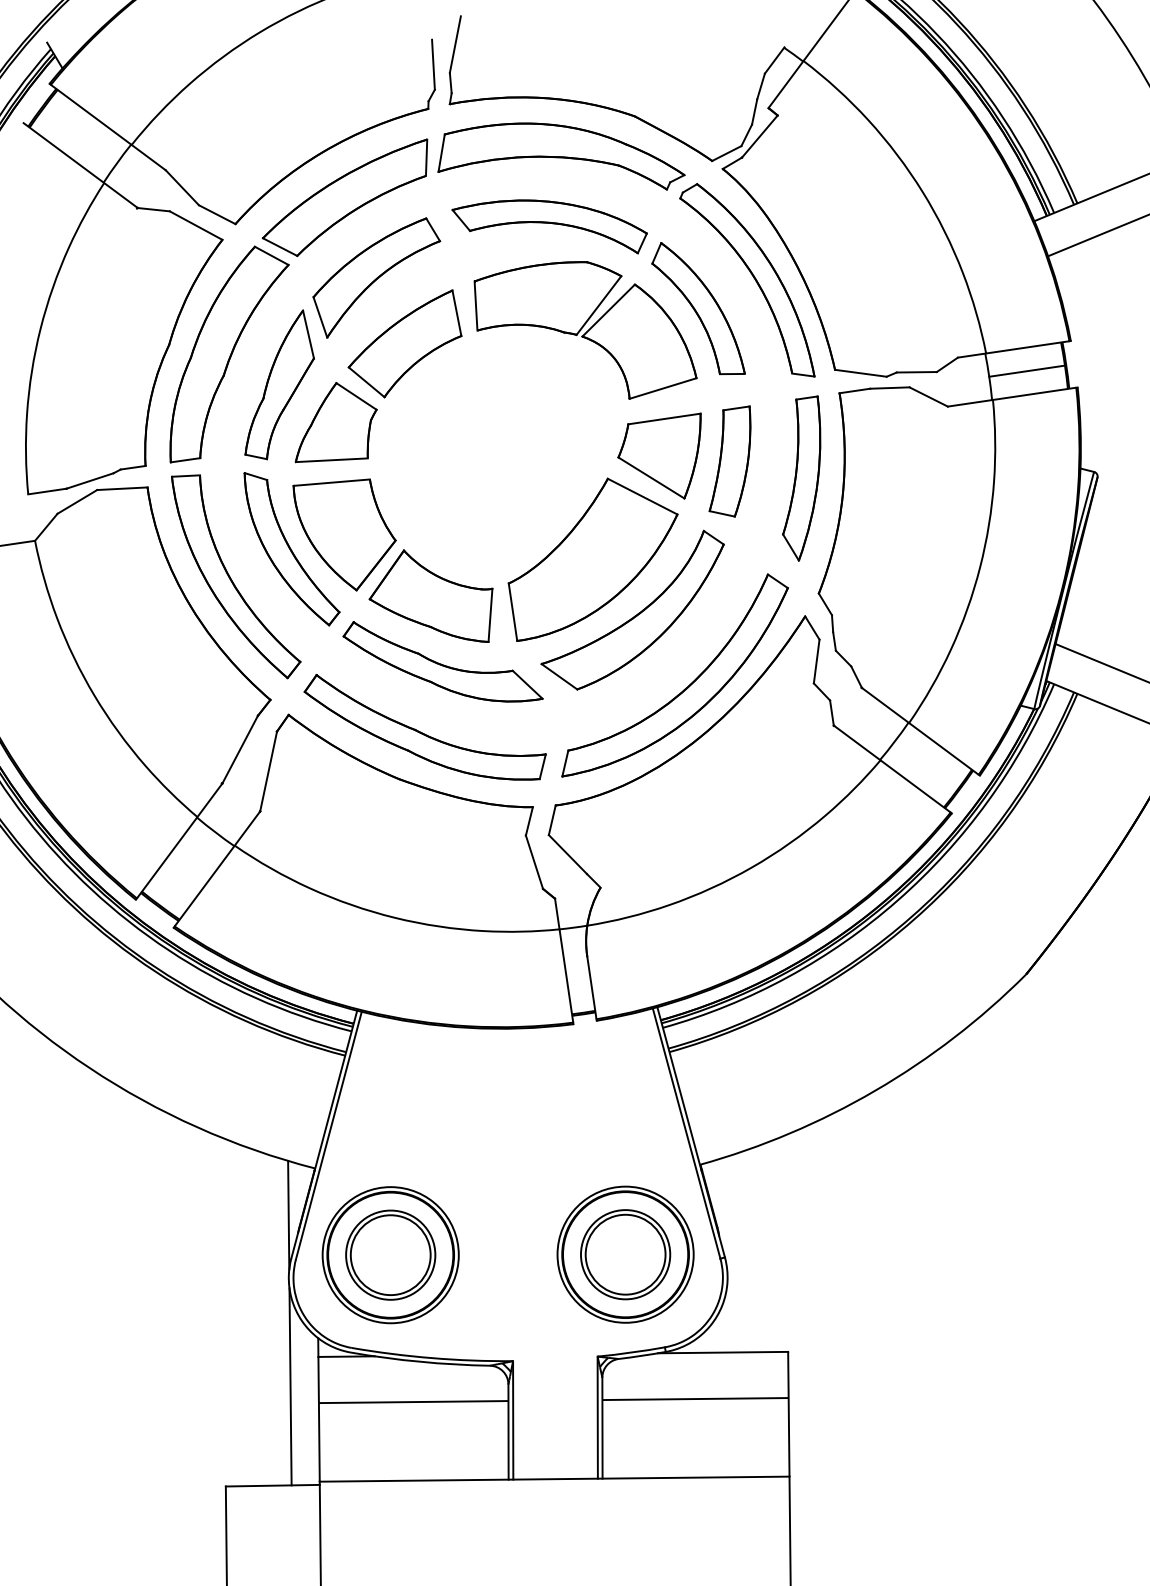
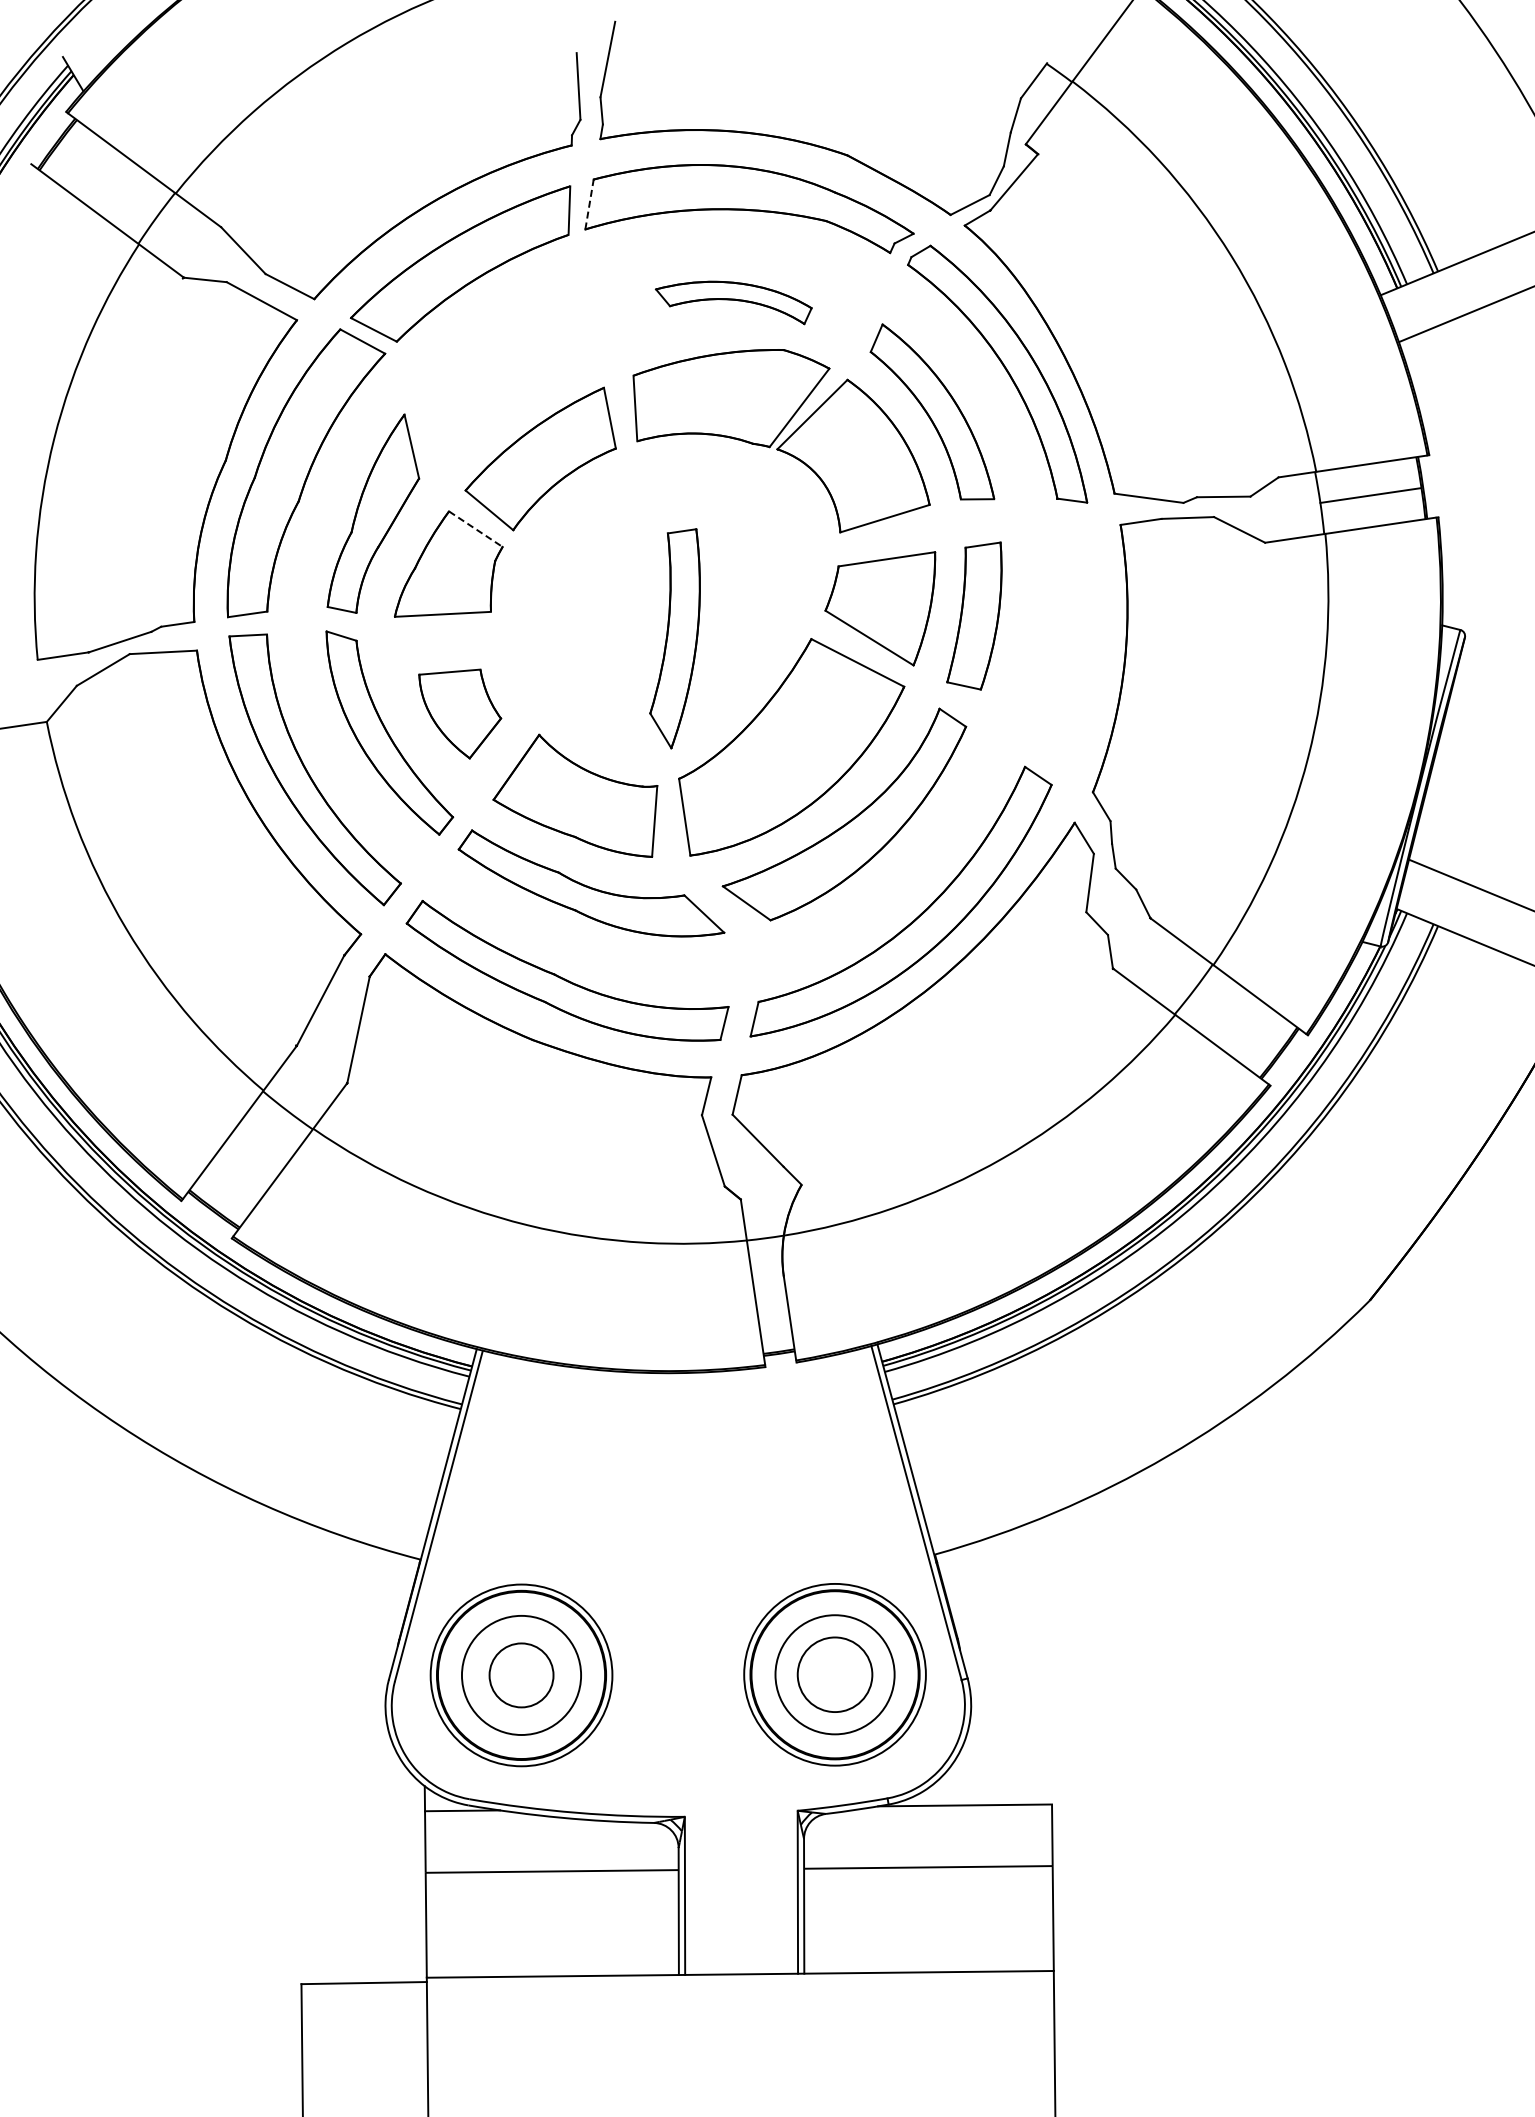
line: (441, 153) -> (589, 204), solid -> dashed
part: (549, 226) -> (733, 302), size x0.6
part: (376, 277) -> (502, 370), removed
line: (356, 396) -> (476, 529), solid -> dashed
part: (801, 478) -> (674, 638), moved
part: (344, 534) -> (460, 713), size x0.6
line: (288, 1214) -> (385, 1621), removed
circle: (625, 1254) -> (834, 1674), size x0.7
circle: (390, 1255) -> (521, 1675), size x0.6
line: (290, 1386) -> (387, 1850), removed

